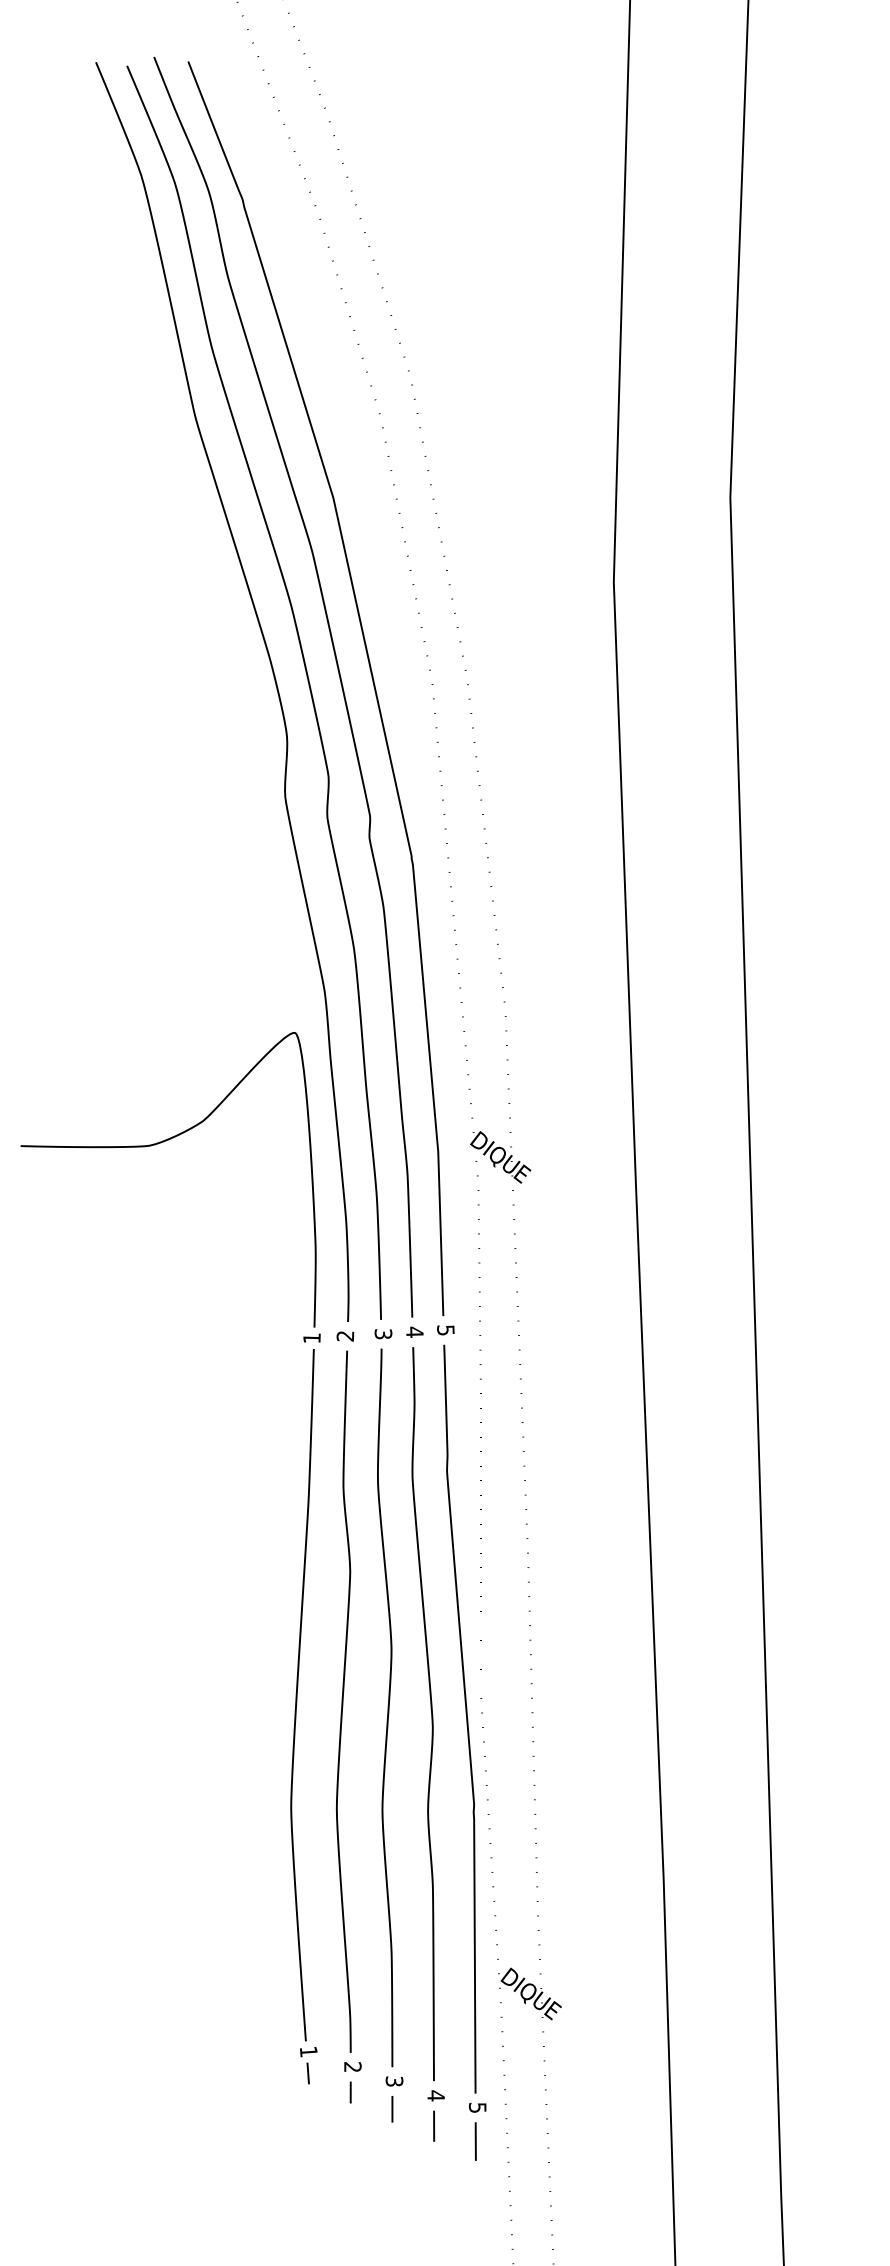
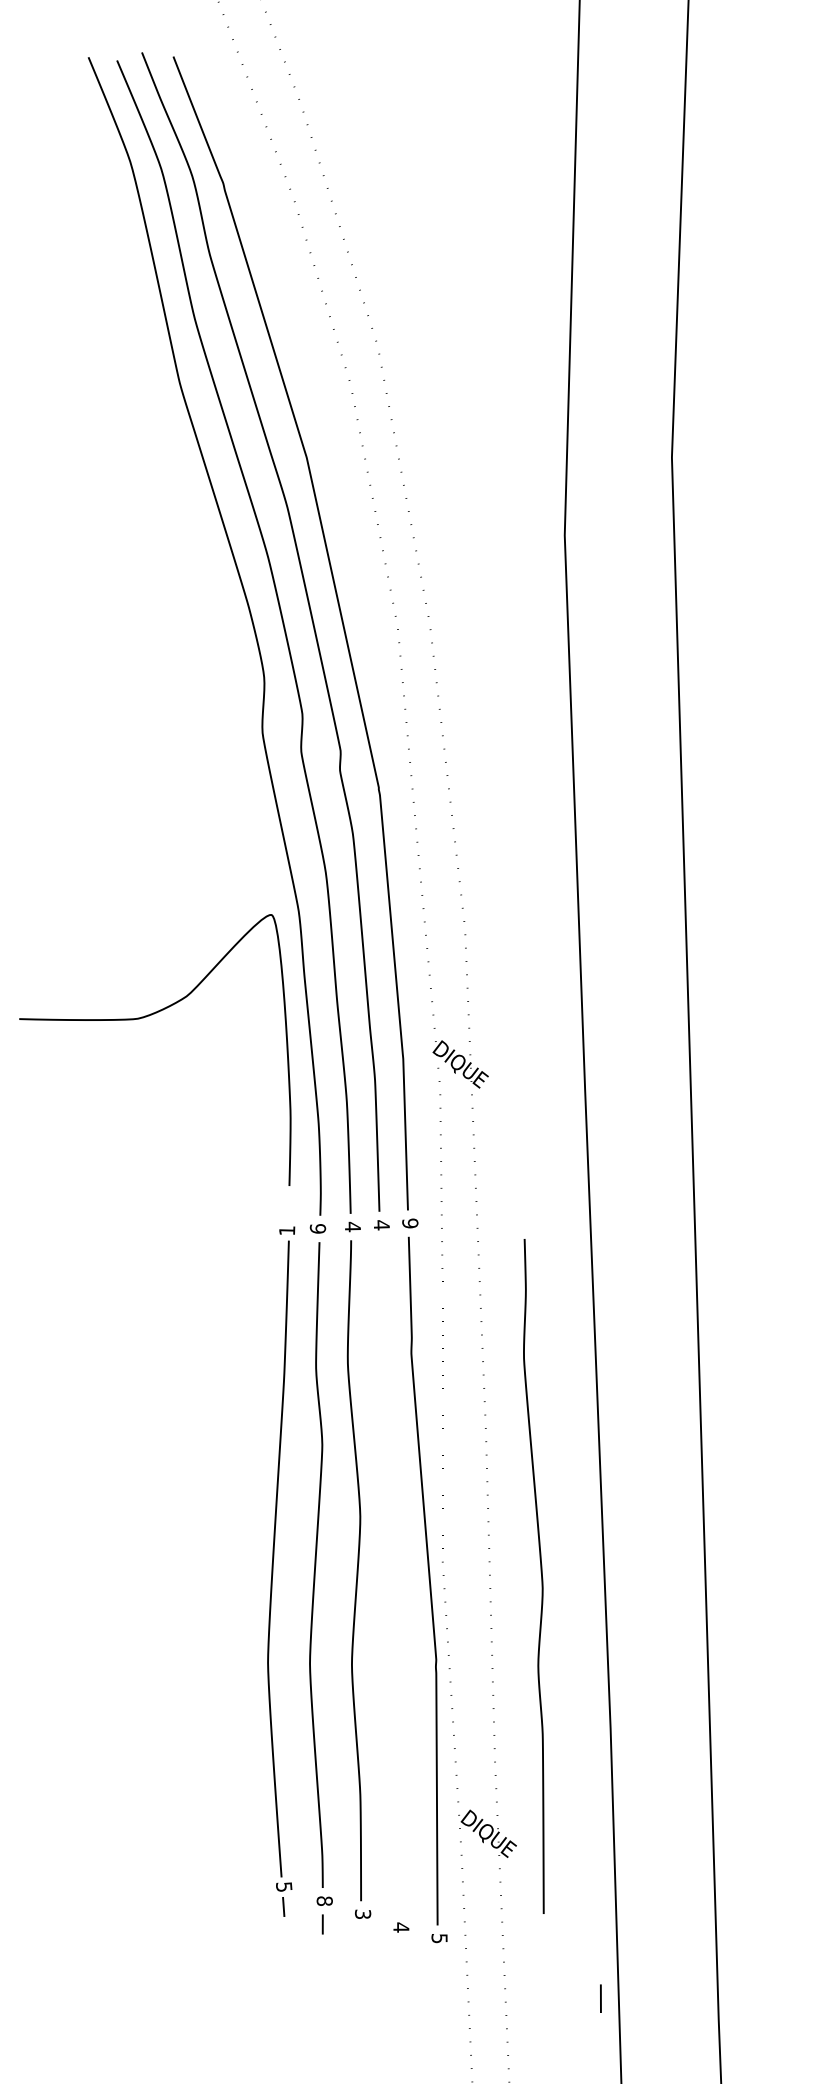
curve: (158, 1144) -> (146, 1017), moved
text: (445, 1330) -> (409, 1223), 5 -> 9
text: (383, 1333) -> (352, 1226), 3 -> 4
text: (345, 1336) -> (317, 1229), 2 -> 6
curve: (431, 1714) -> (541, 1576), moved
text: (308, 2051) -> (283, 1886), 1 -> 5
text: (352, 2067) -> (324, 1901), 2 -> 8
line: (392, 2109) -> (361, 1940), removed
line: (434, 2125) -> (601, 1998), moved
line: (475, 2141) -> (437, 1969), removed

